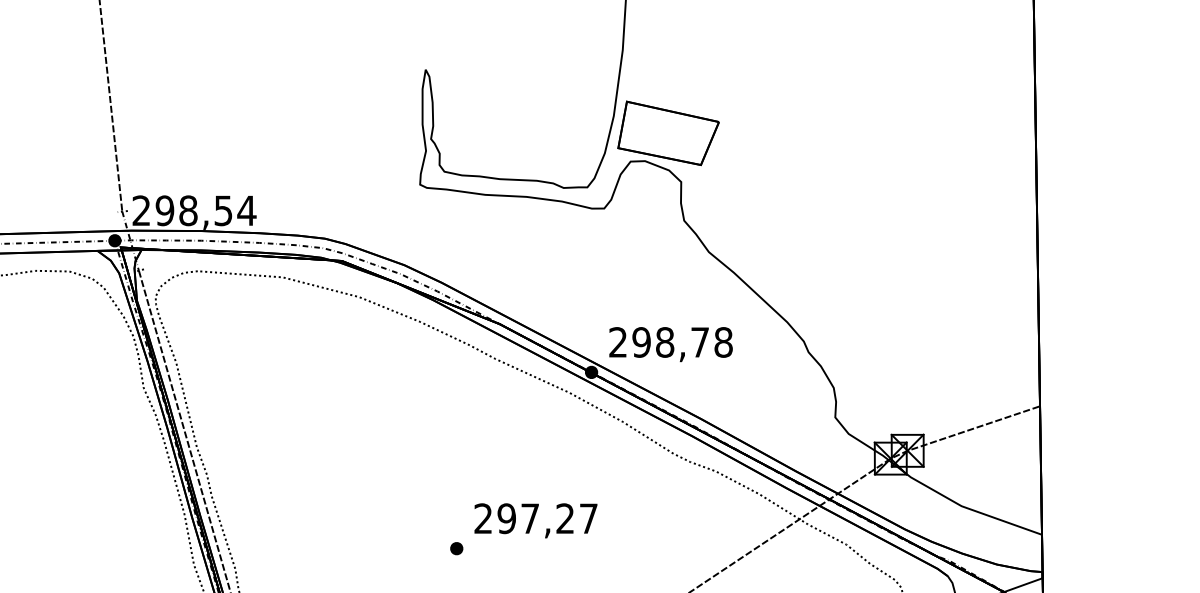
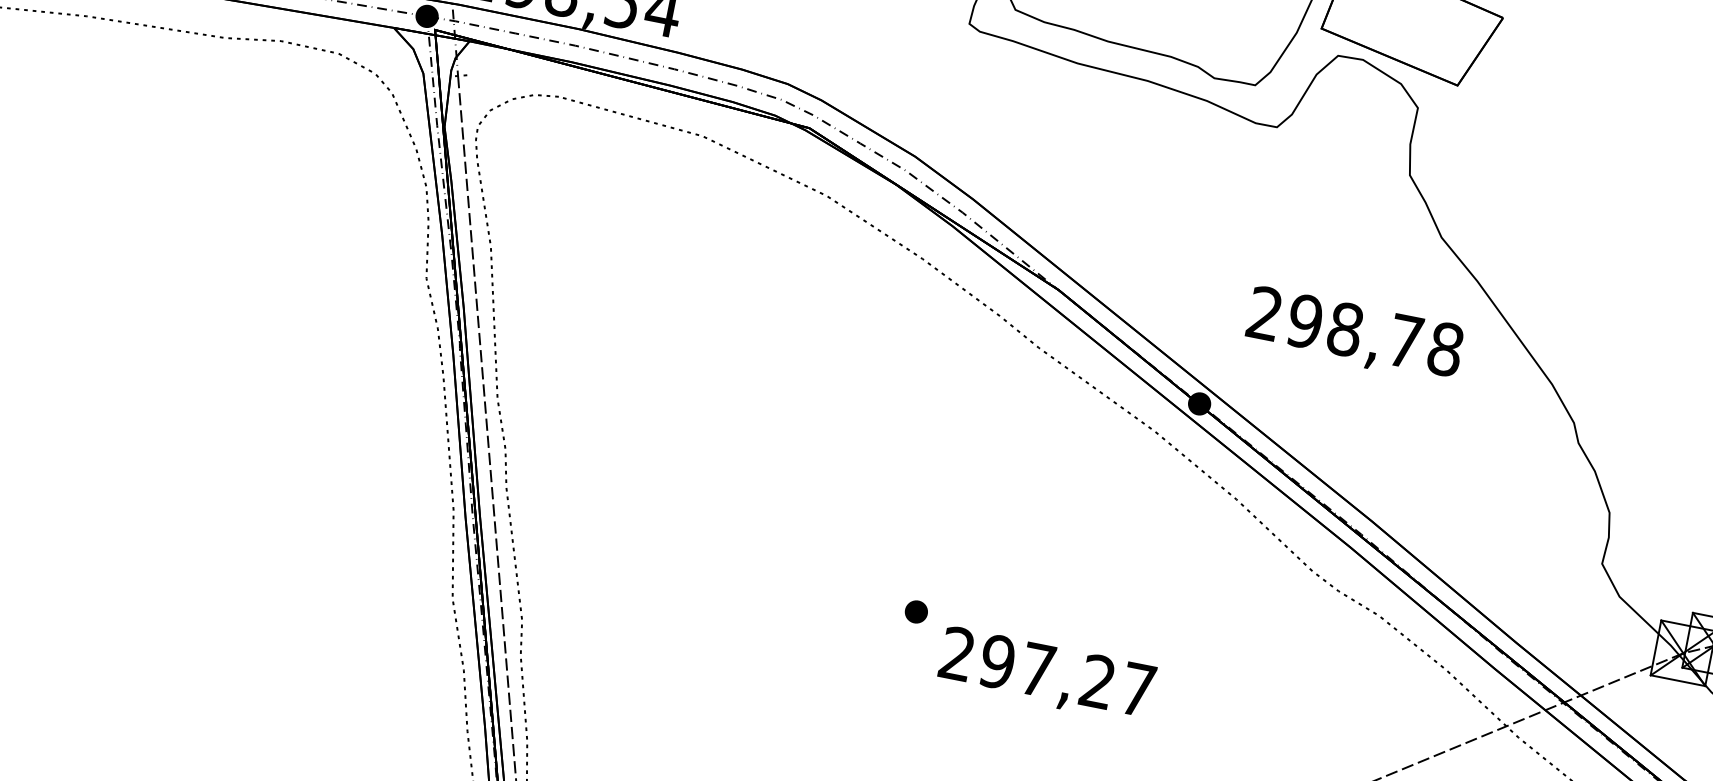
text: (670, 344) -> (1353, 334), moved
text: (535, 520) -> (1046, 674), moved
part: (456, 548) -> (916, 611), moved

